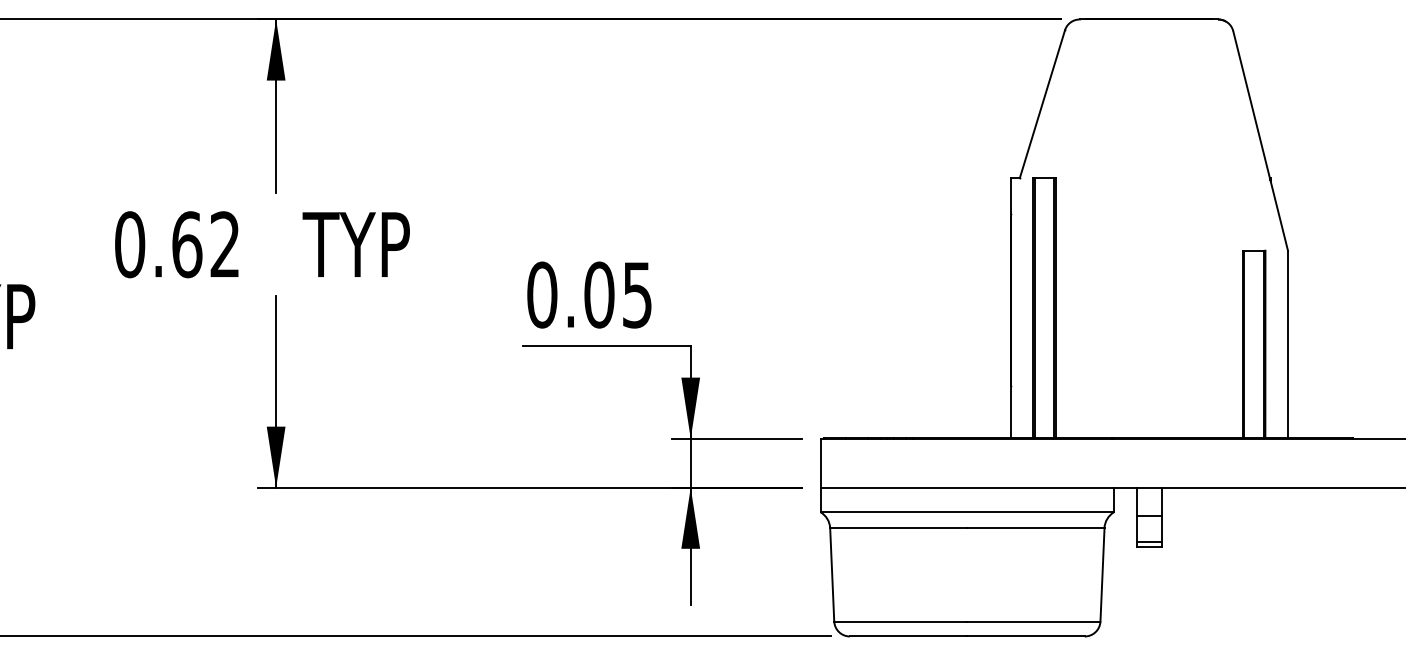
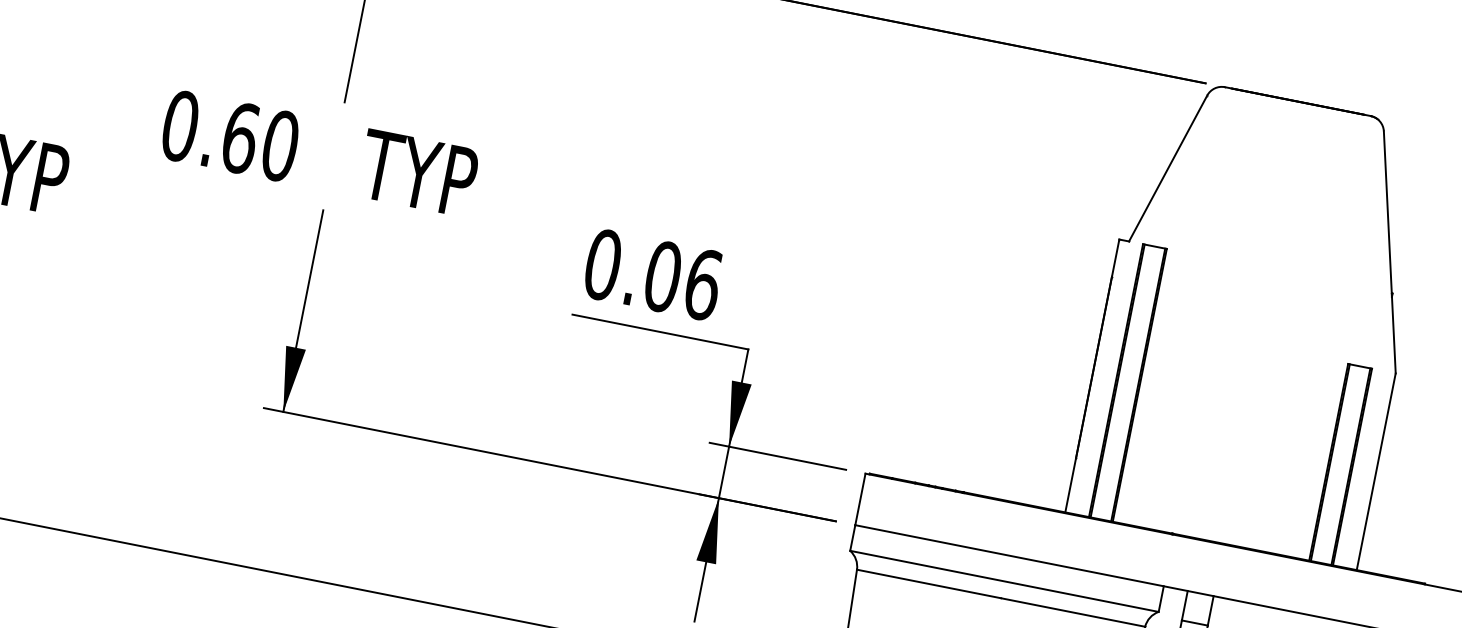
text: (225, 244) -> (280, 145), 0.62 -> 0.60
text: (637, 294) -> (703, 284), 0.05 -> 0.06

